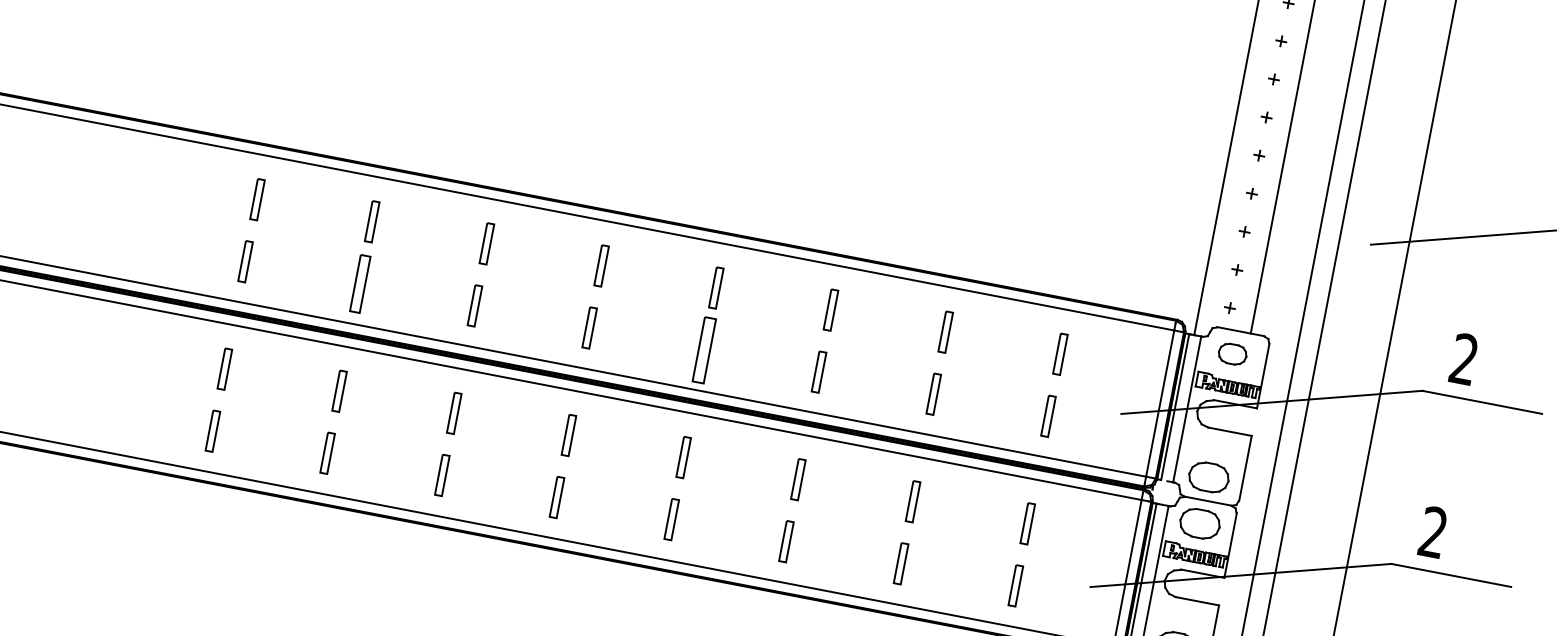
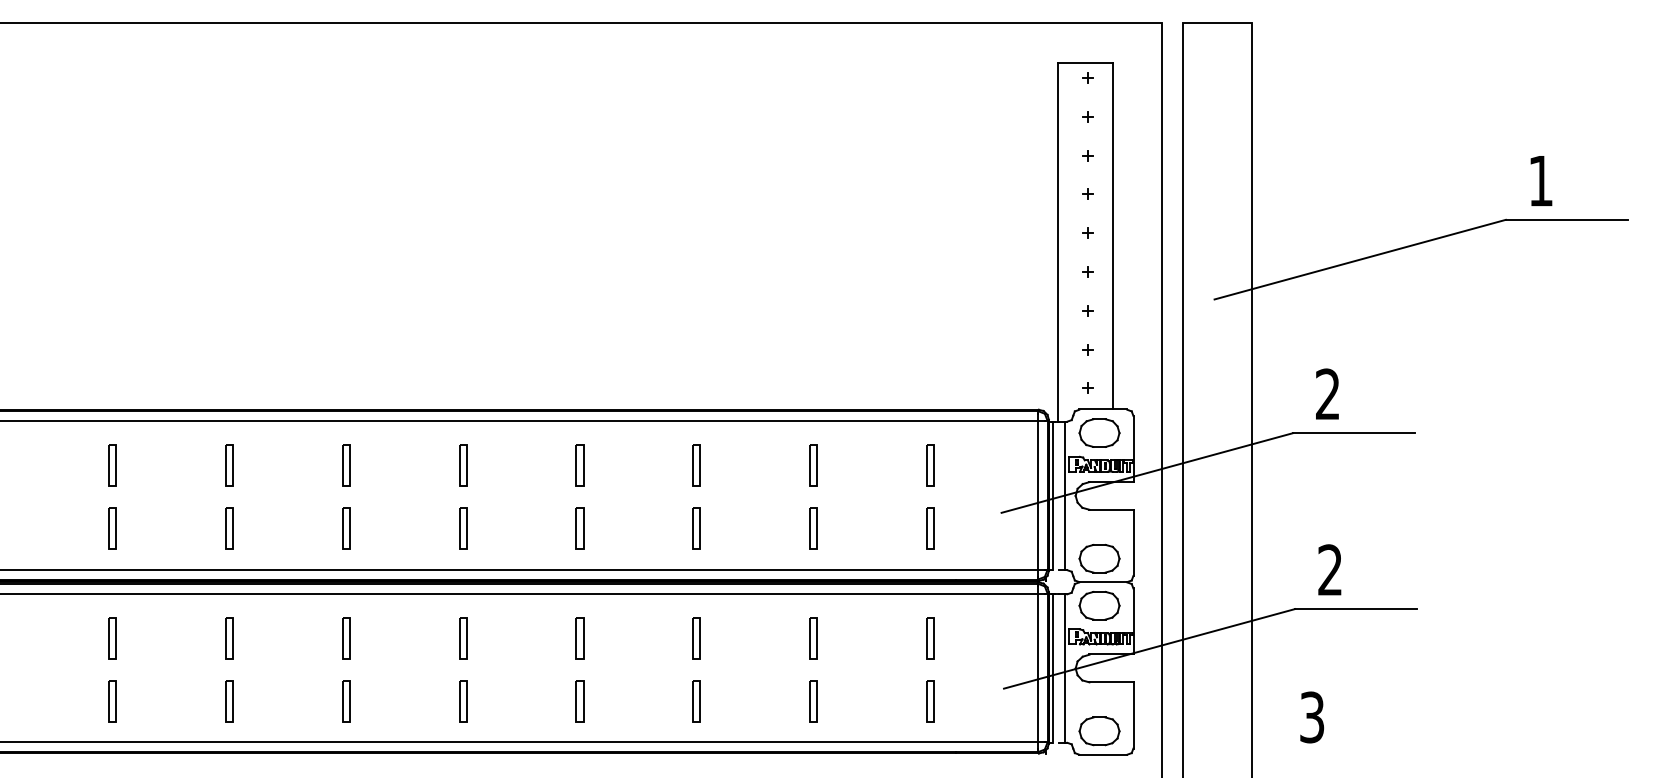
part: (360, 283) -> (229, 528), size x0.71
part: (703, 349) -> (579, 528), size x0.62
part: (1232, 353) -> (1099, 432), size x1.43

